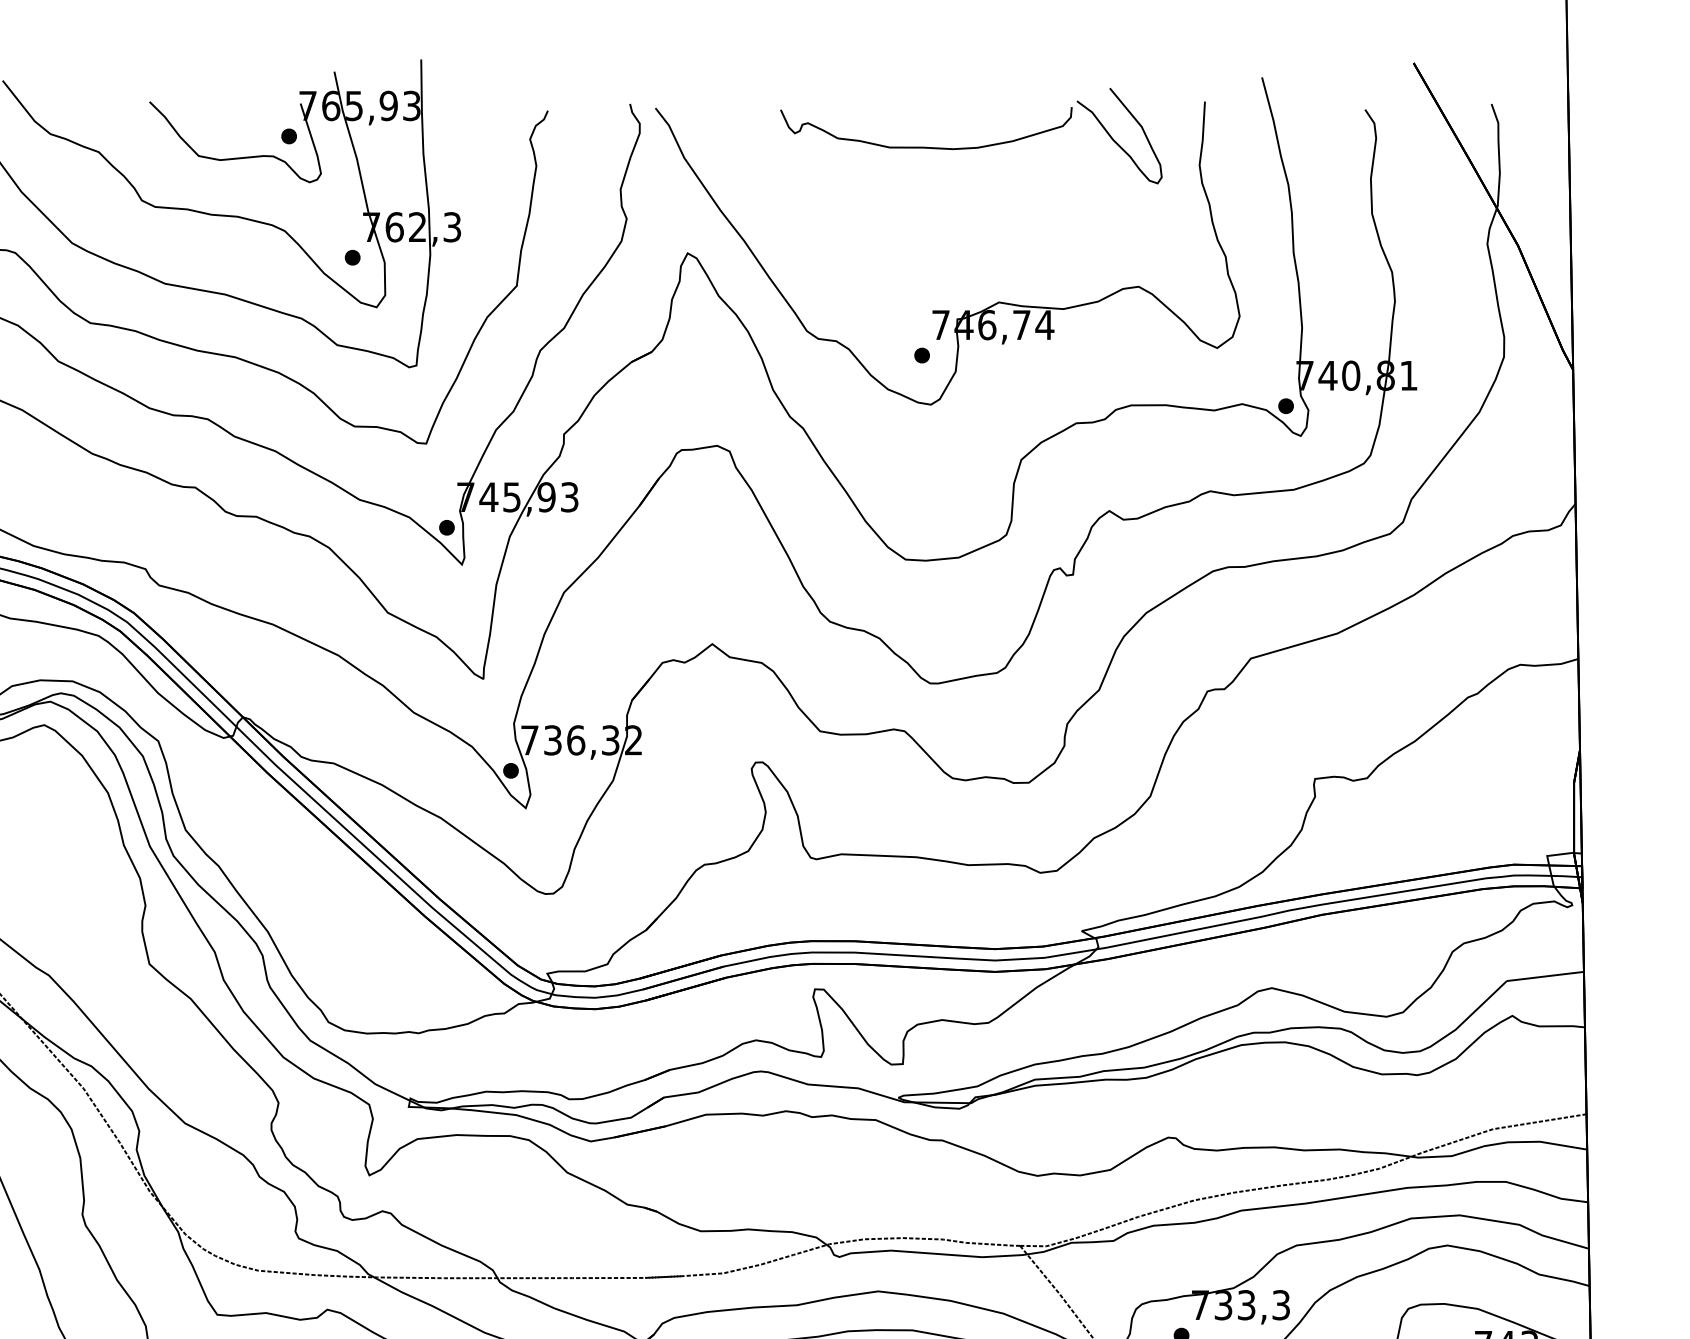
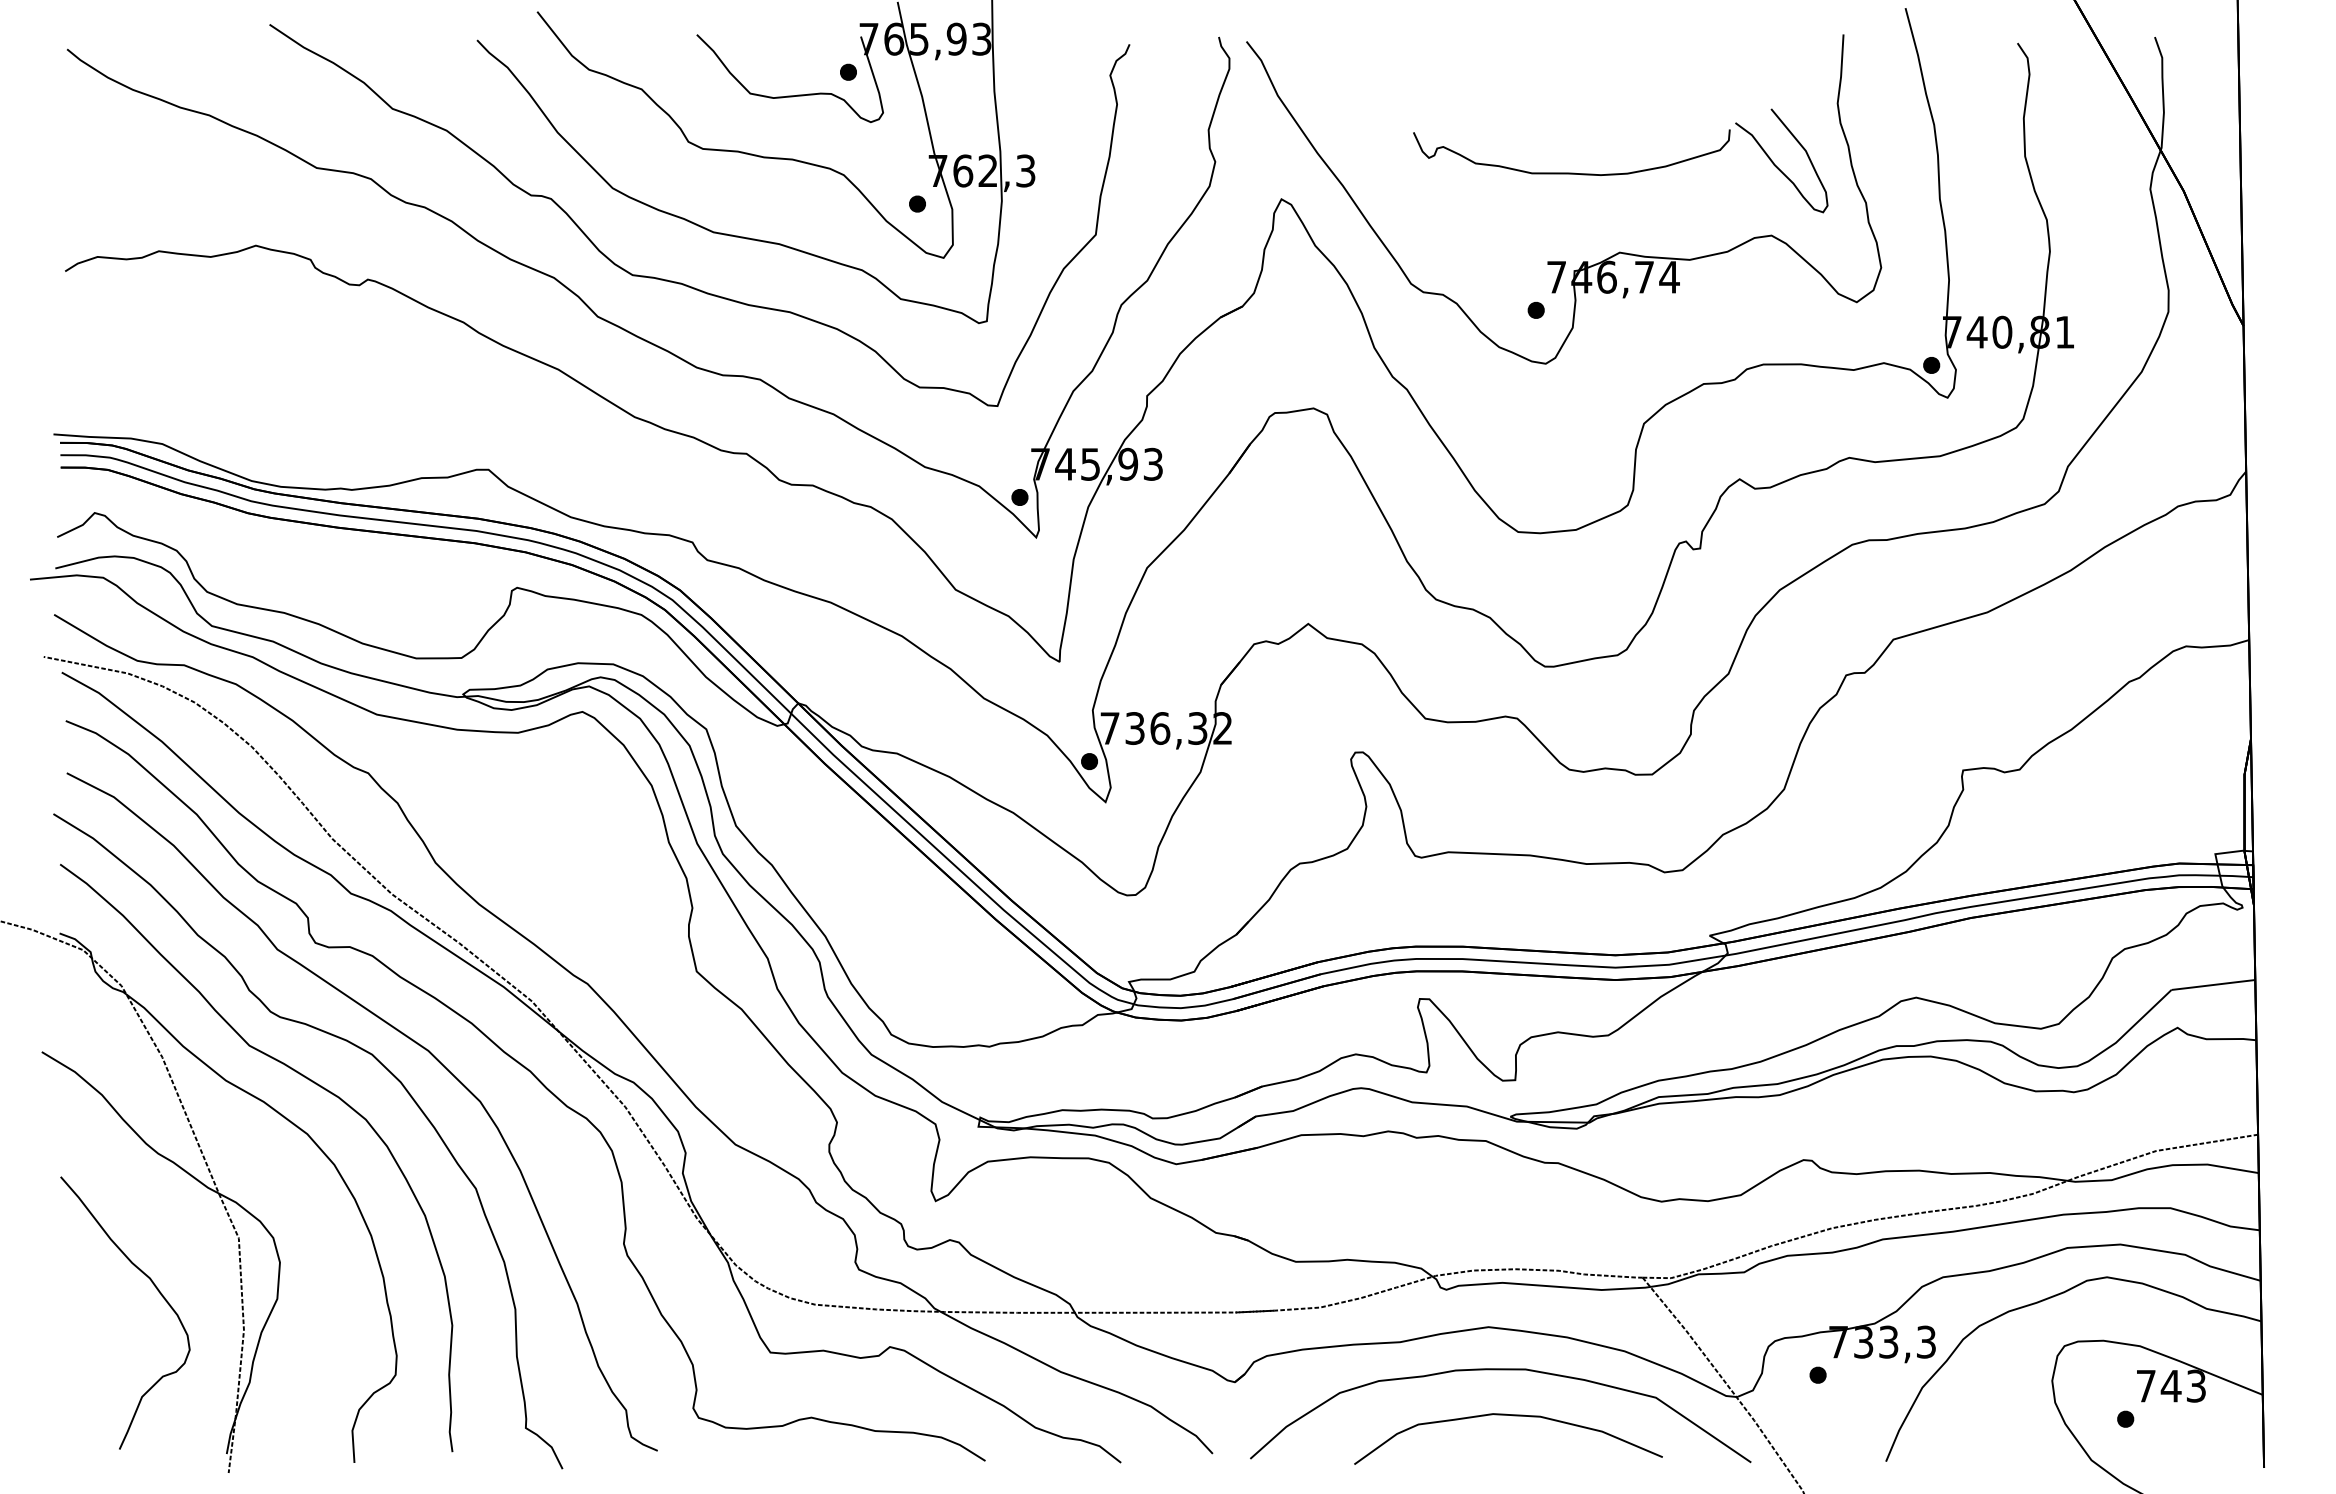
part: (974, 146) -> (1624, 172), moved

